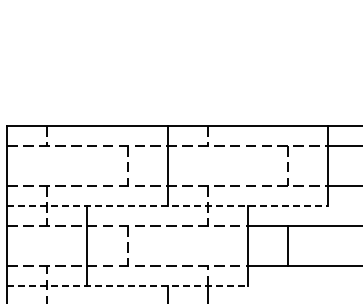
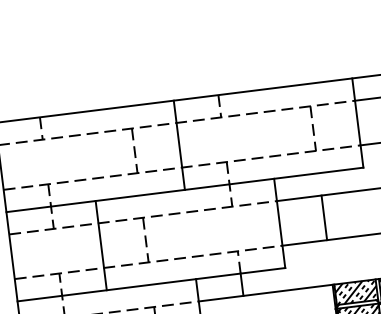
line: (168, 206) -> (186, 190), dashed -> solid
line: (127, 286) -> (151, 285), dashed -> solid

